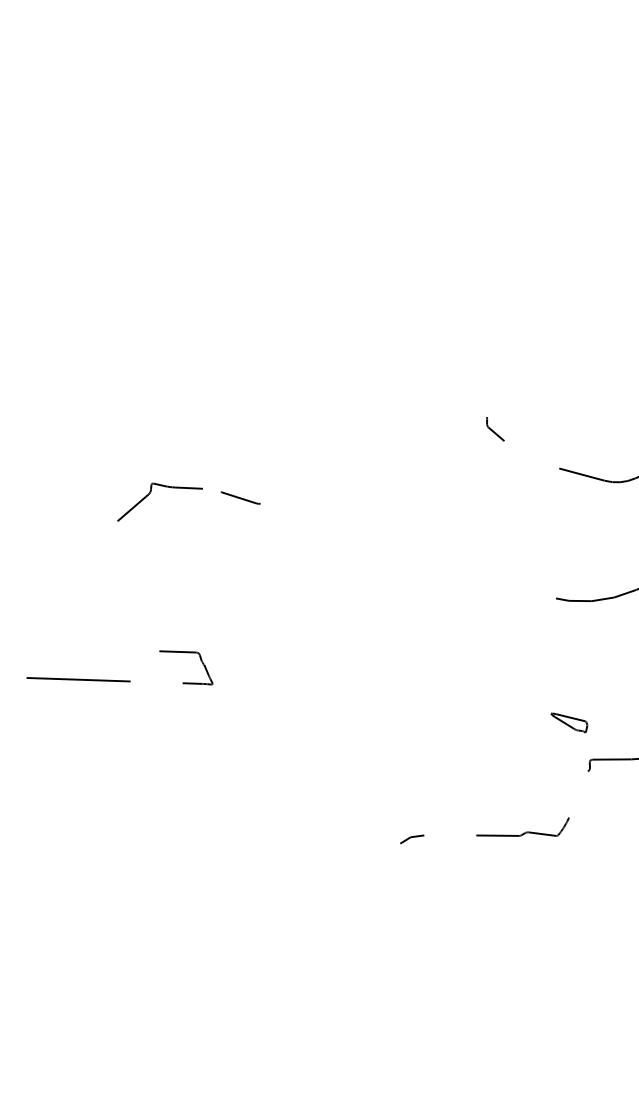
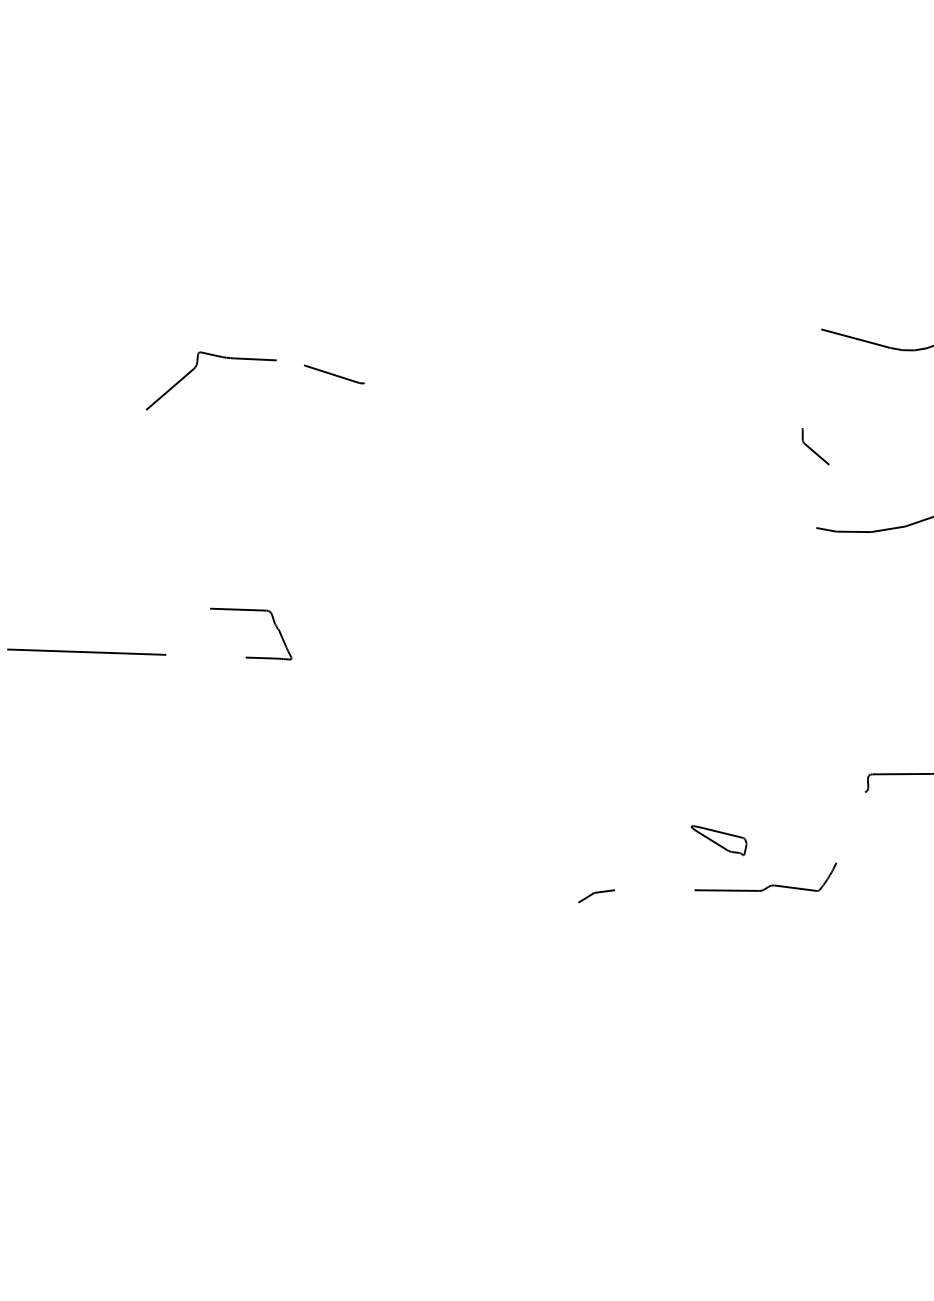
curve: (493, 430) -> (812, 448), moved
part: (569, 722) -> (719, 839), moved

